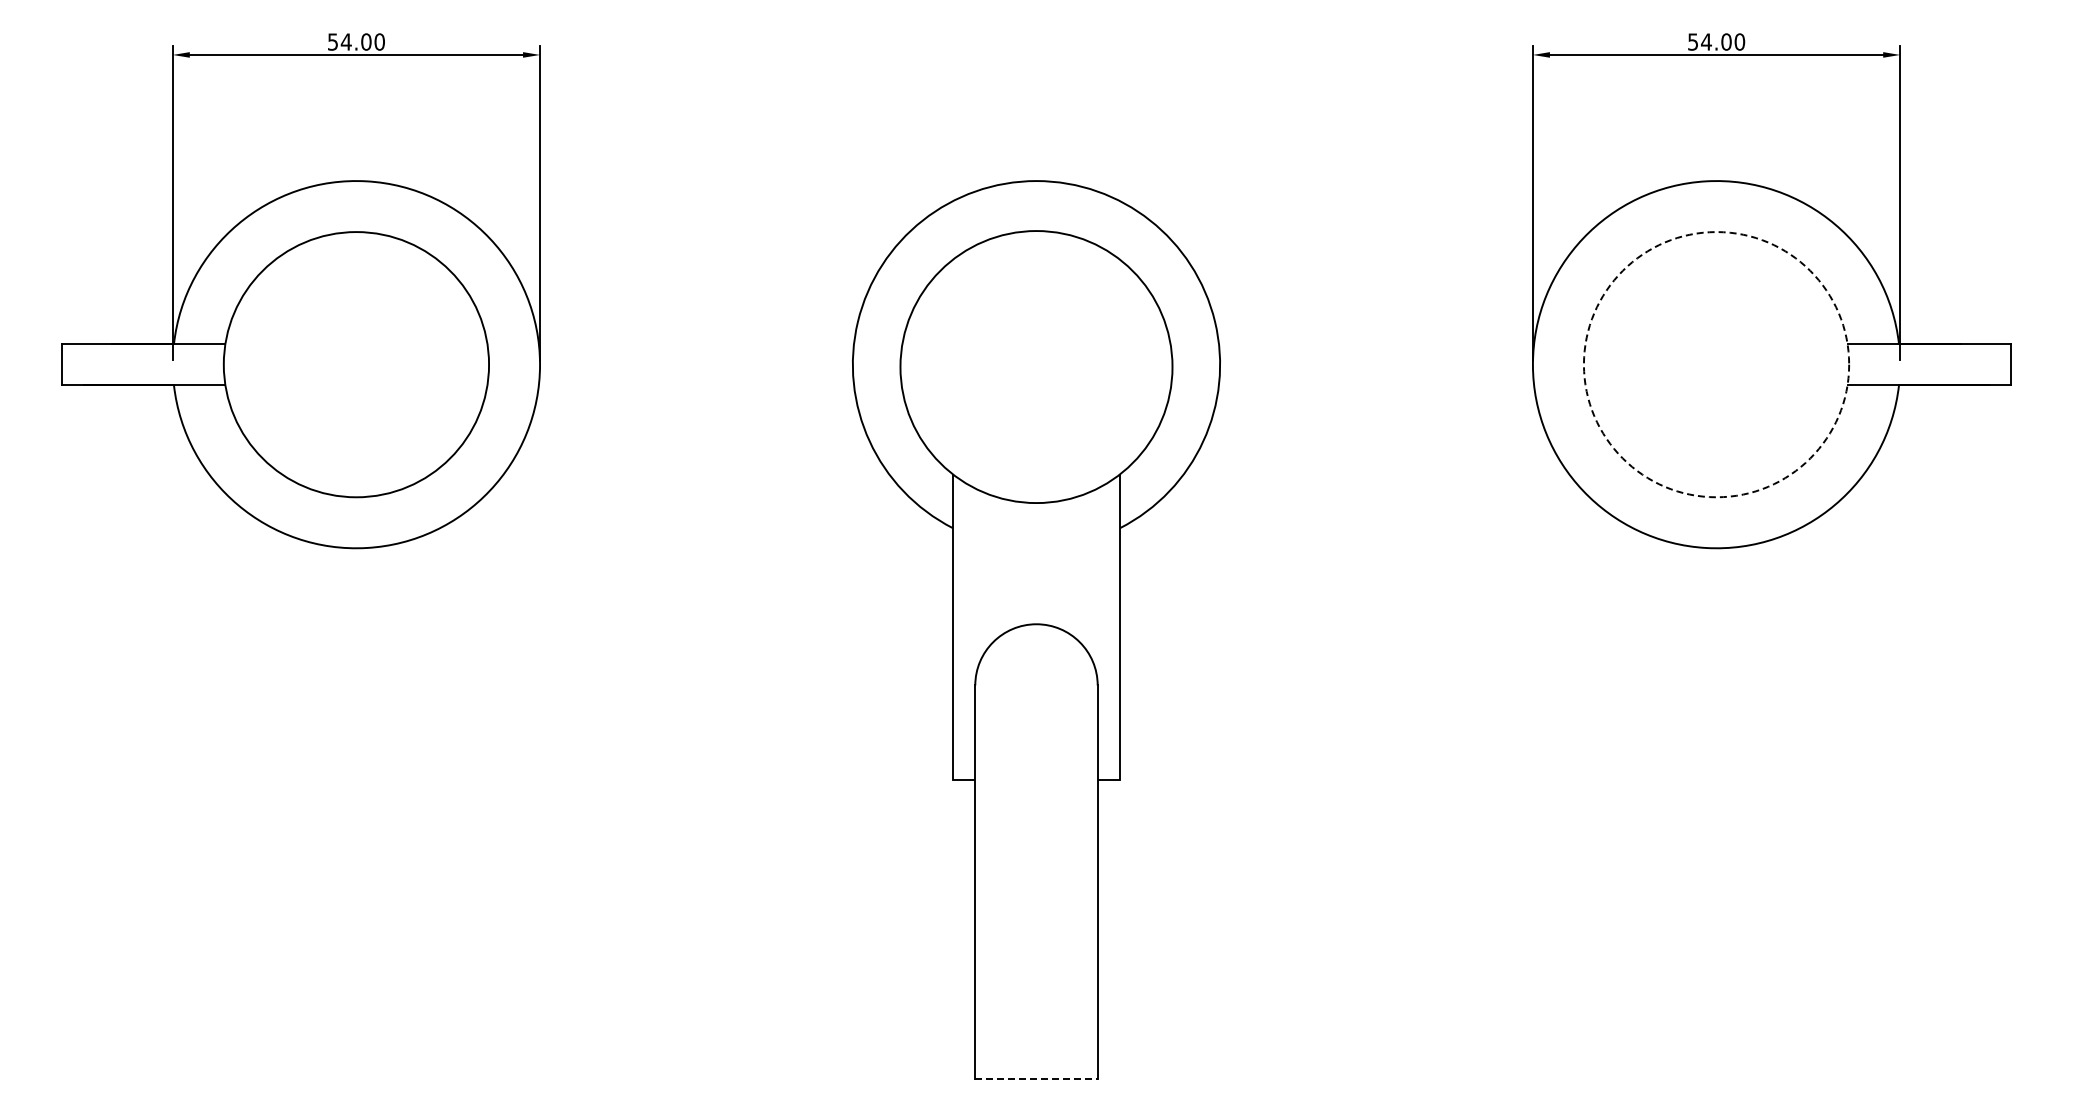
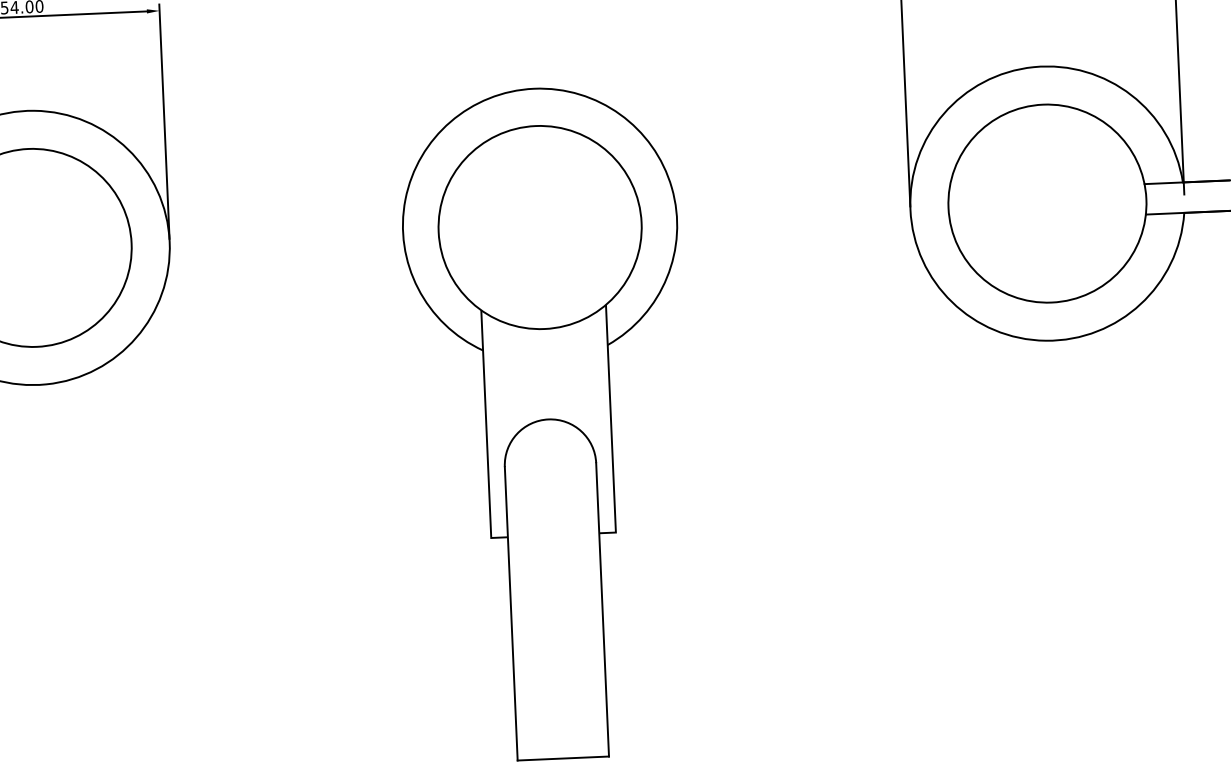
circle: (1716, 364) -> (1047, 203), dashed -> solid
line: (1036, 1078) -> (563, 758), dashed -> solid

